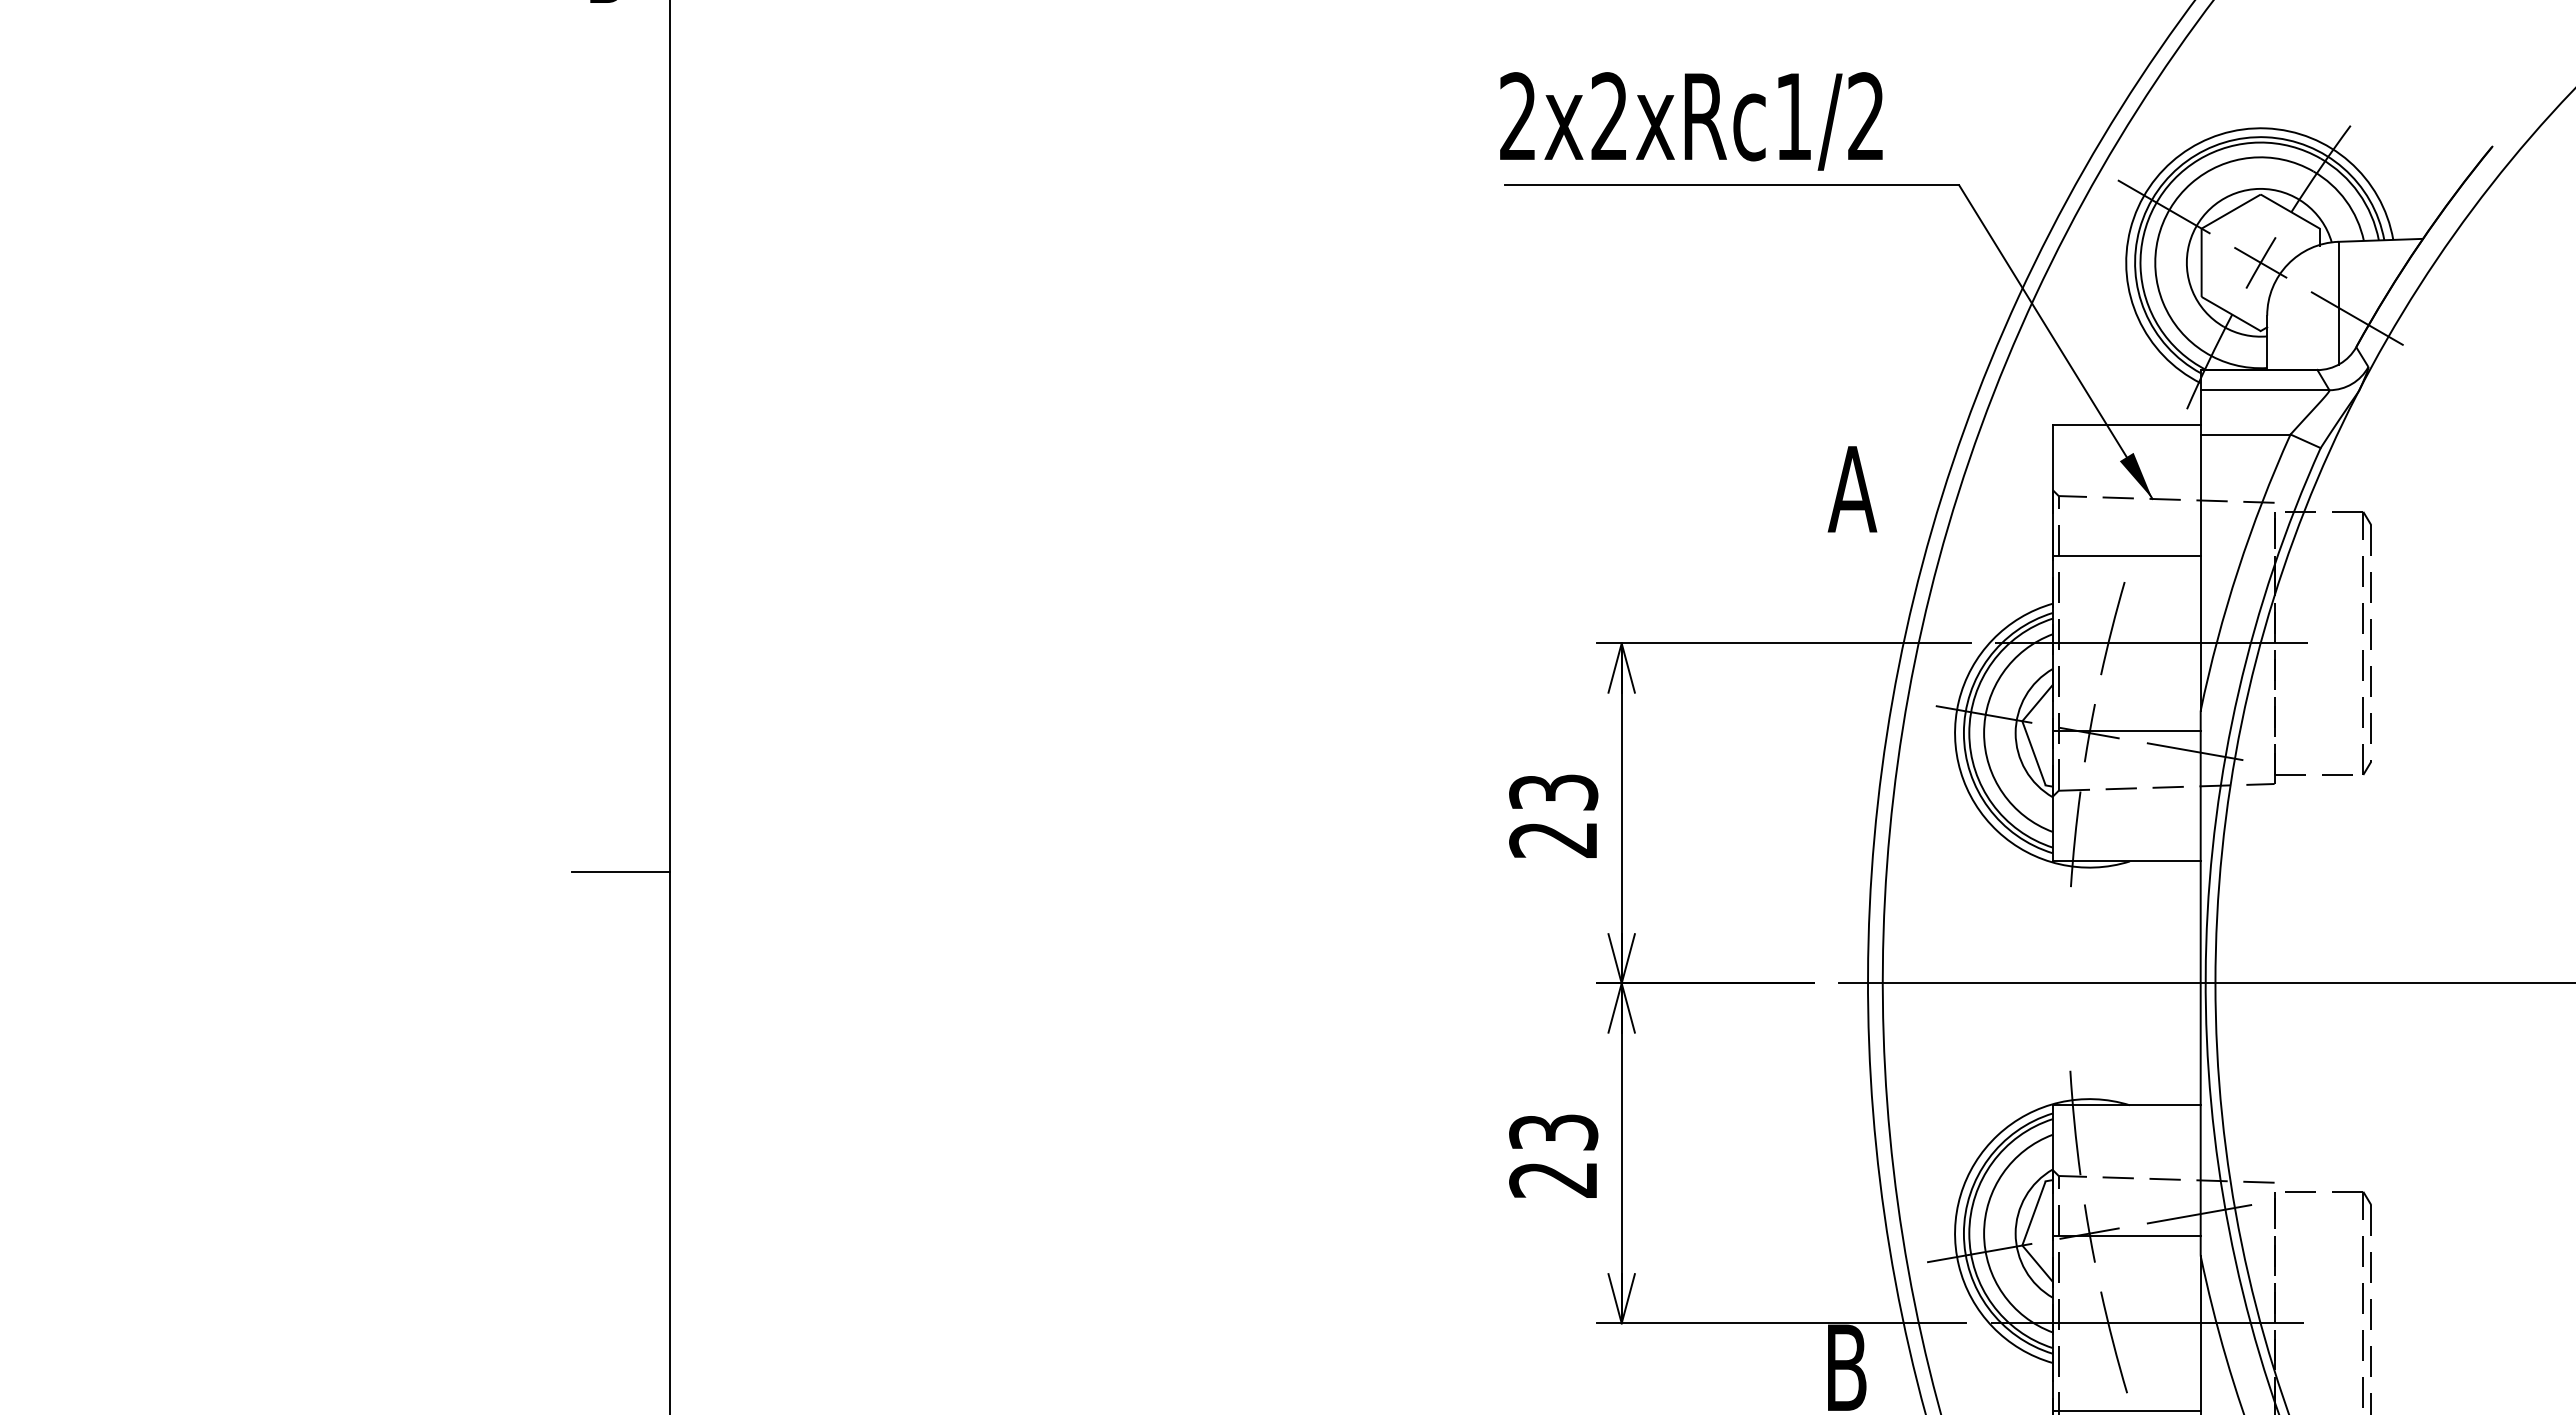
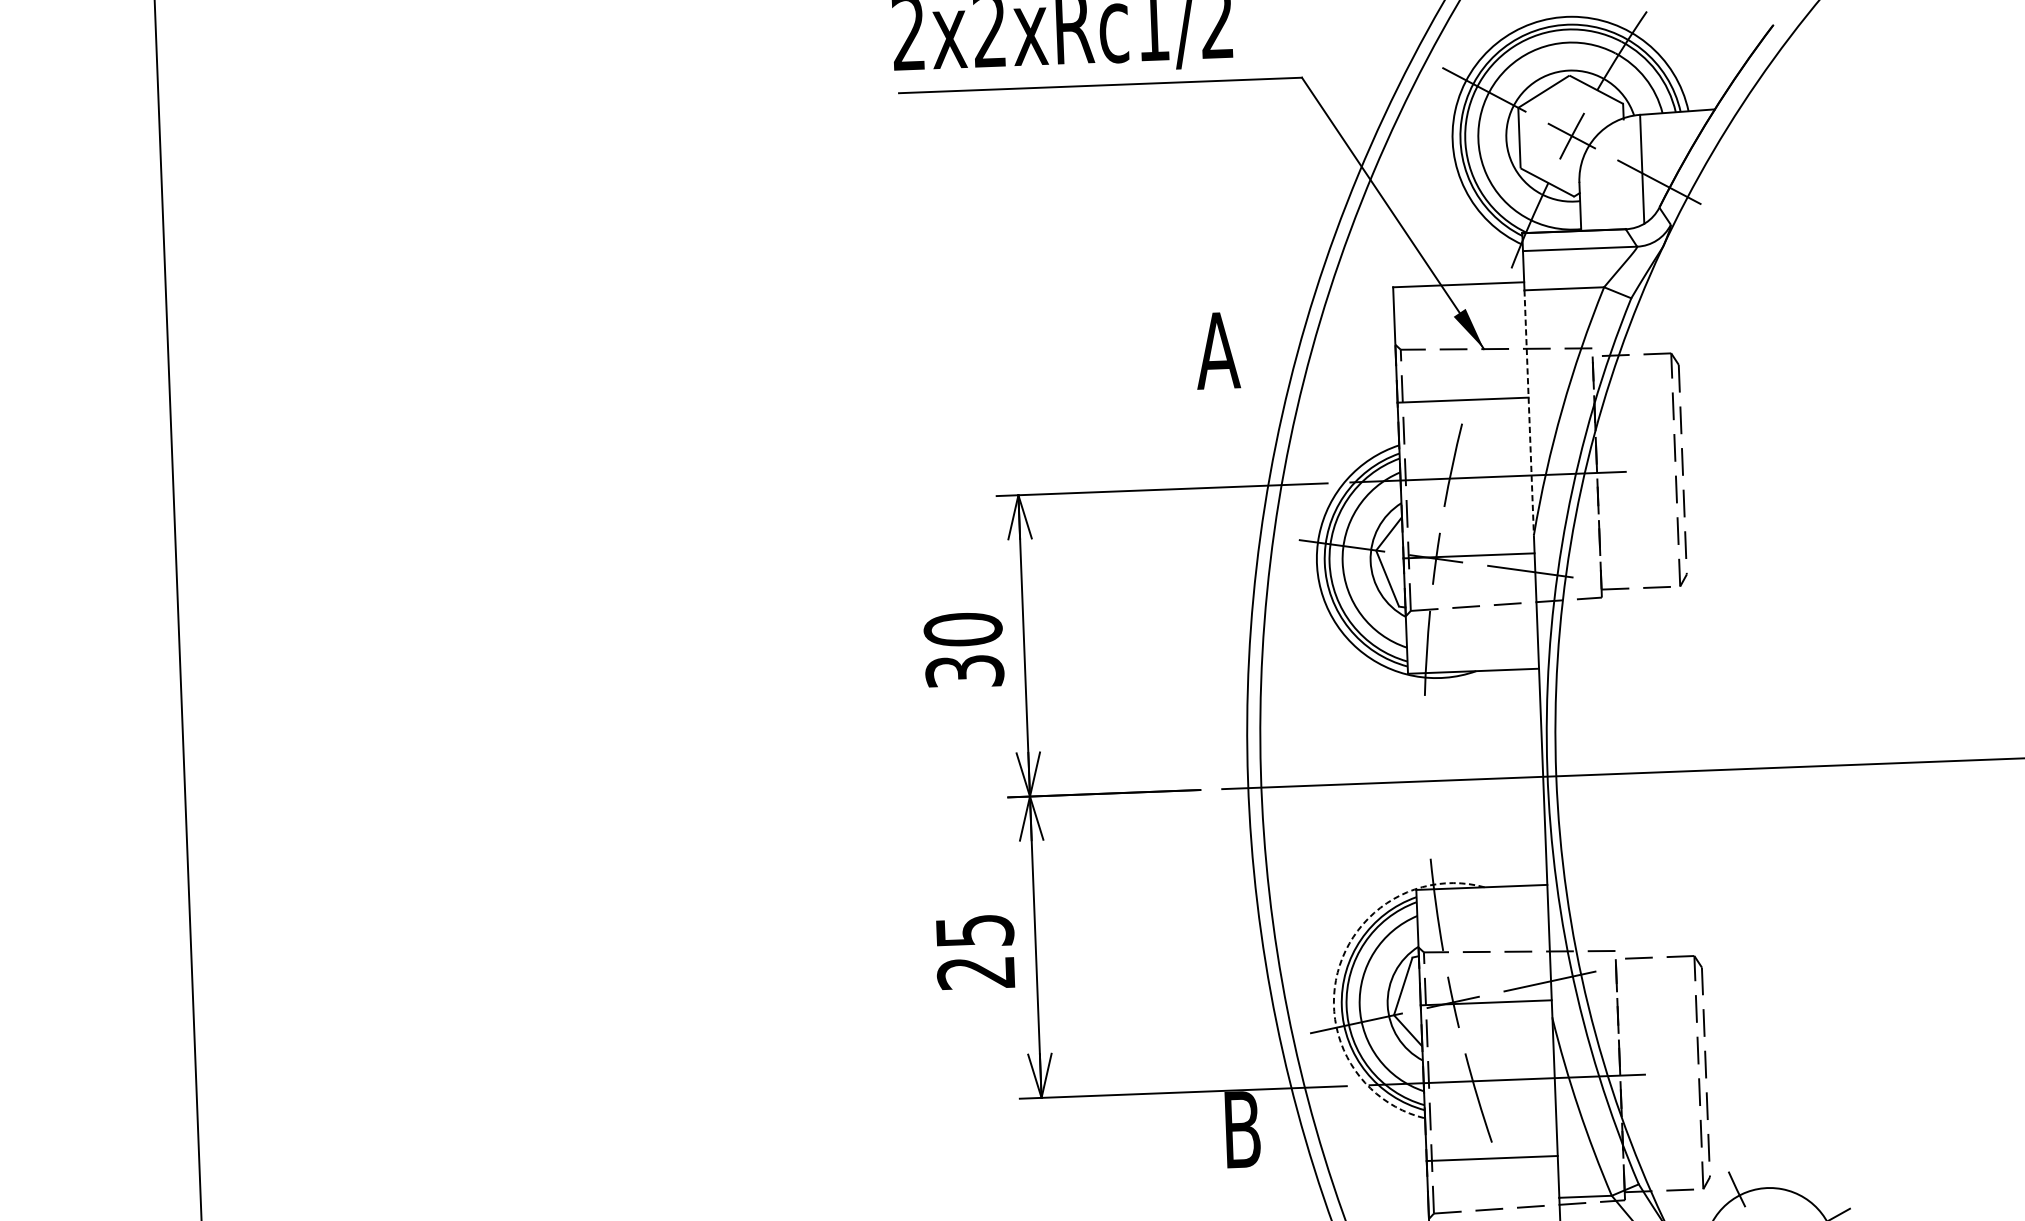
line: (2200, 573) -> (1529, 413), solid -> dashed
text: (1553, 815) -> (963, 650), 23 -> 30
line: (620, 872) -> (138, 732), removed
text: (1553, 1132) -> (974, 931), 23 -> 25
arc: (1960, 1195) -> (1337, 973), solid -> dashed

